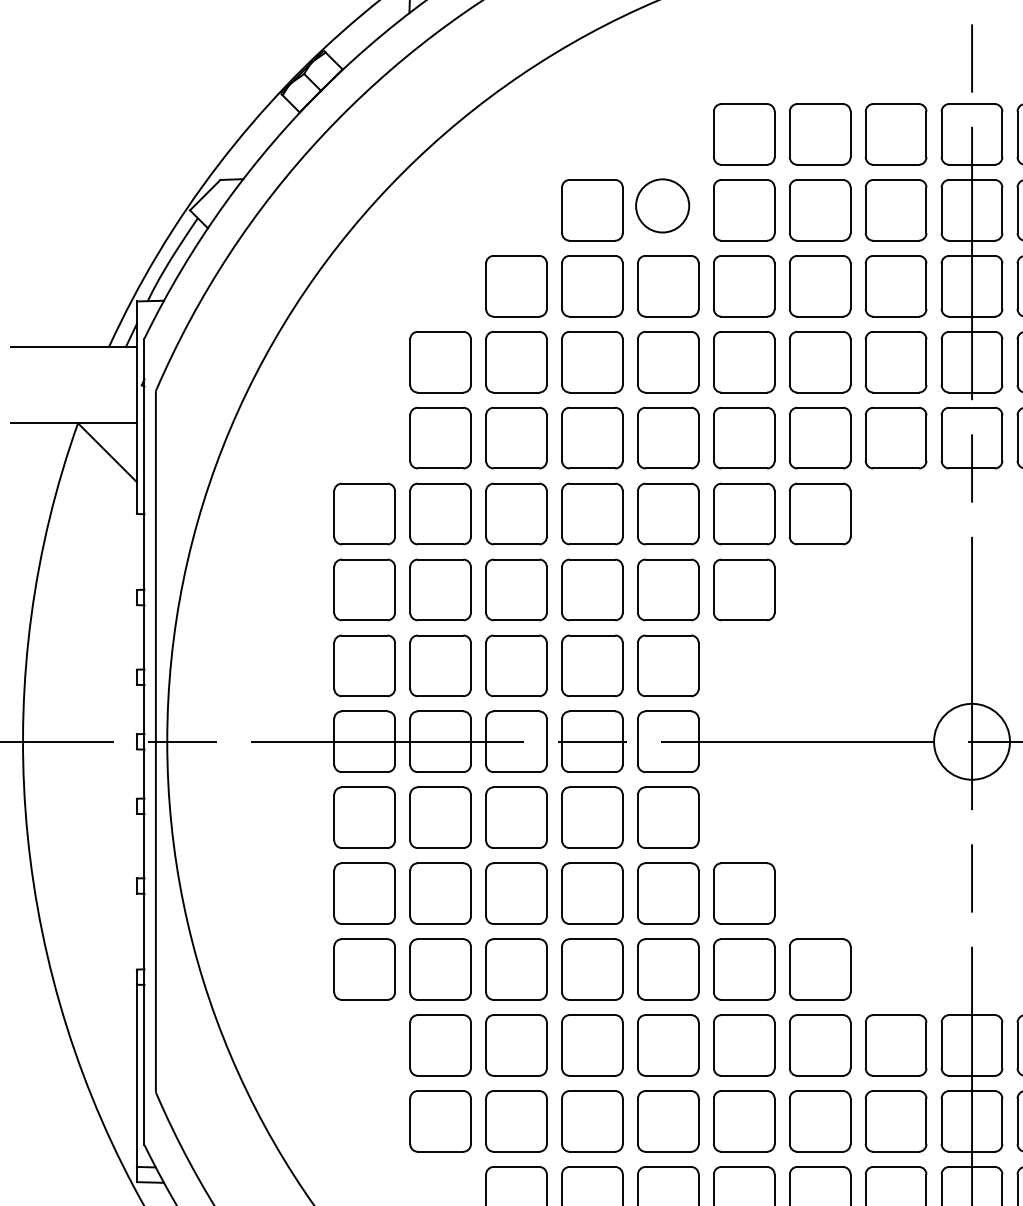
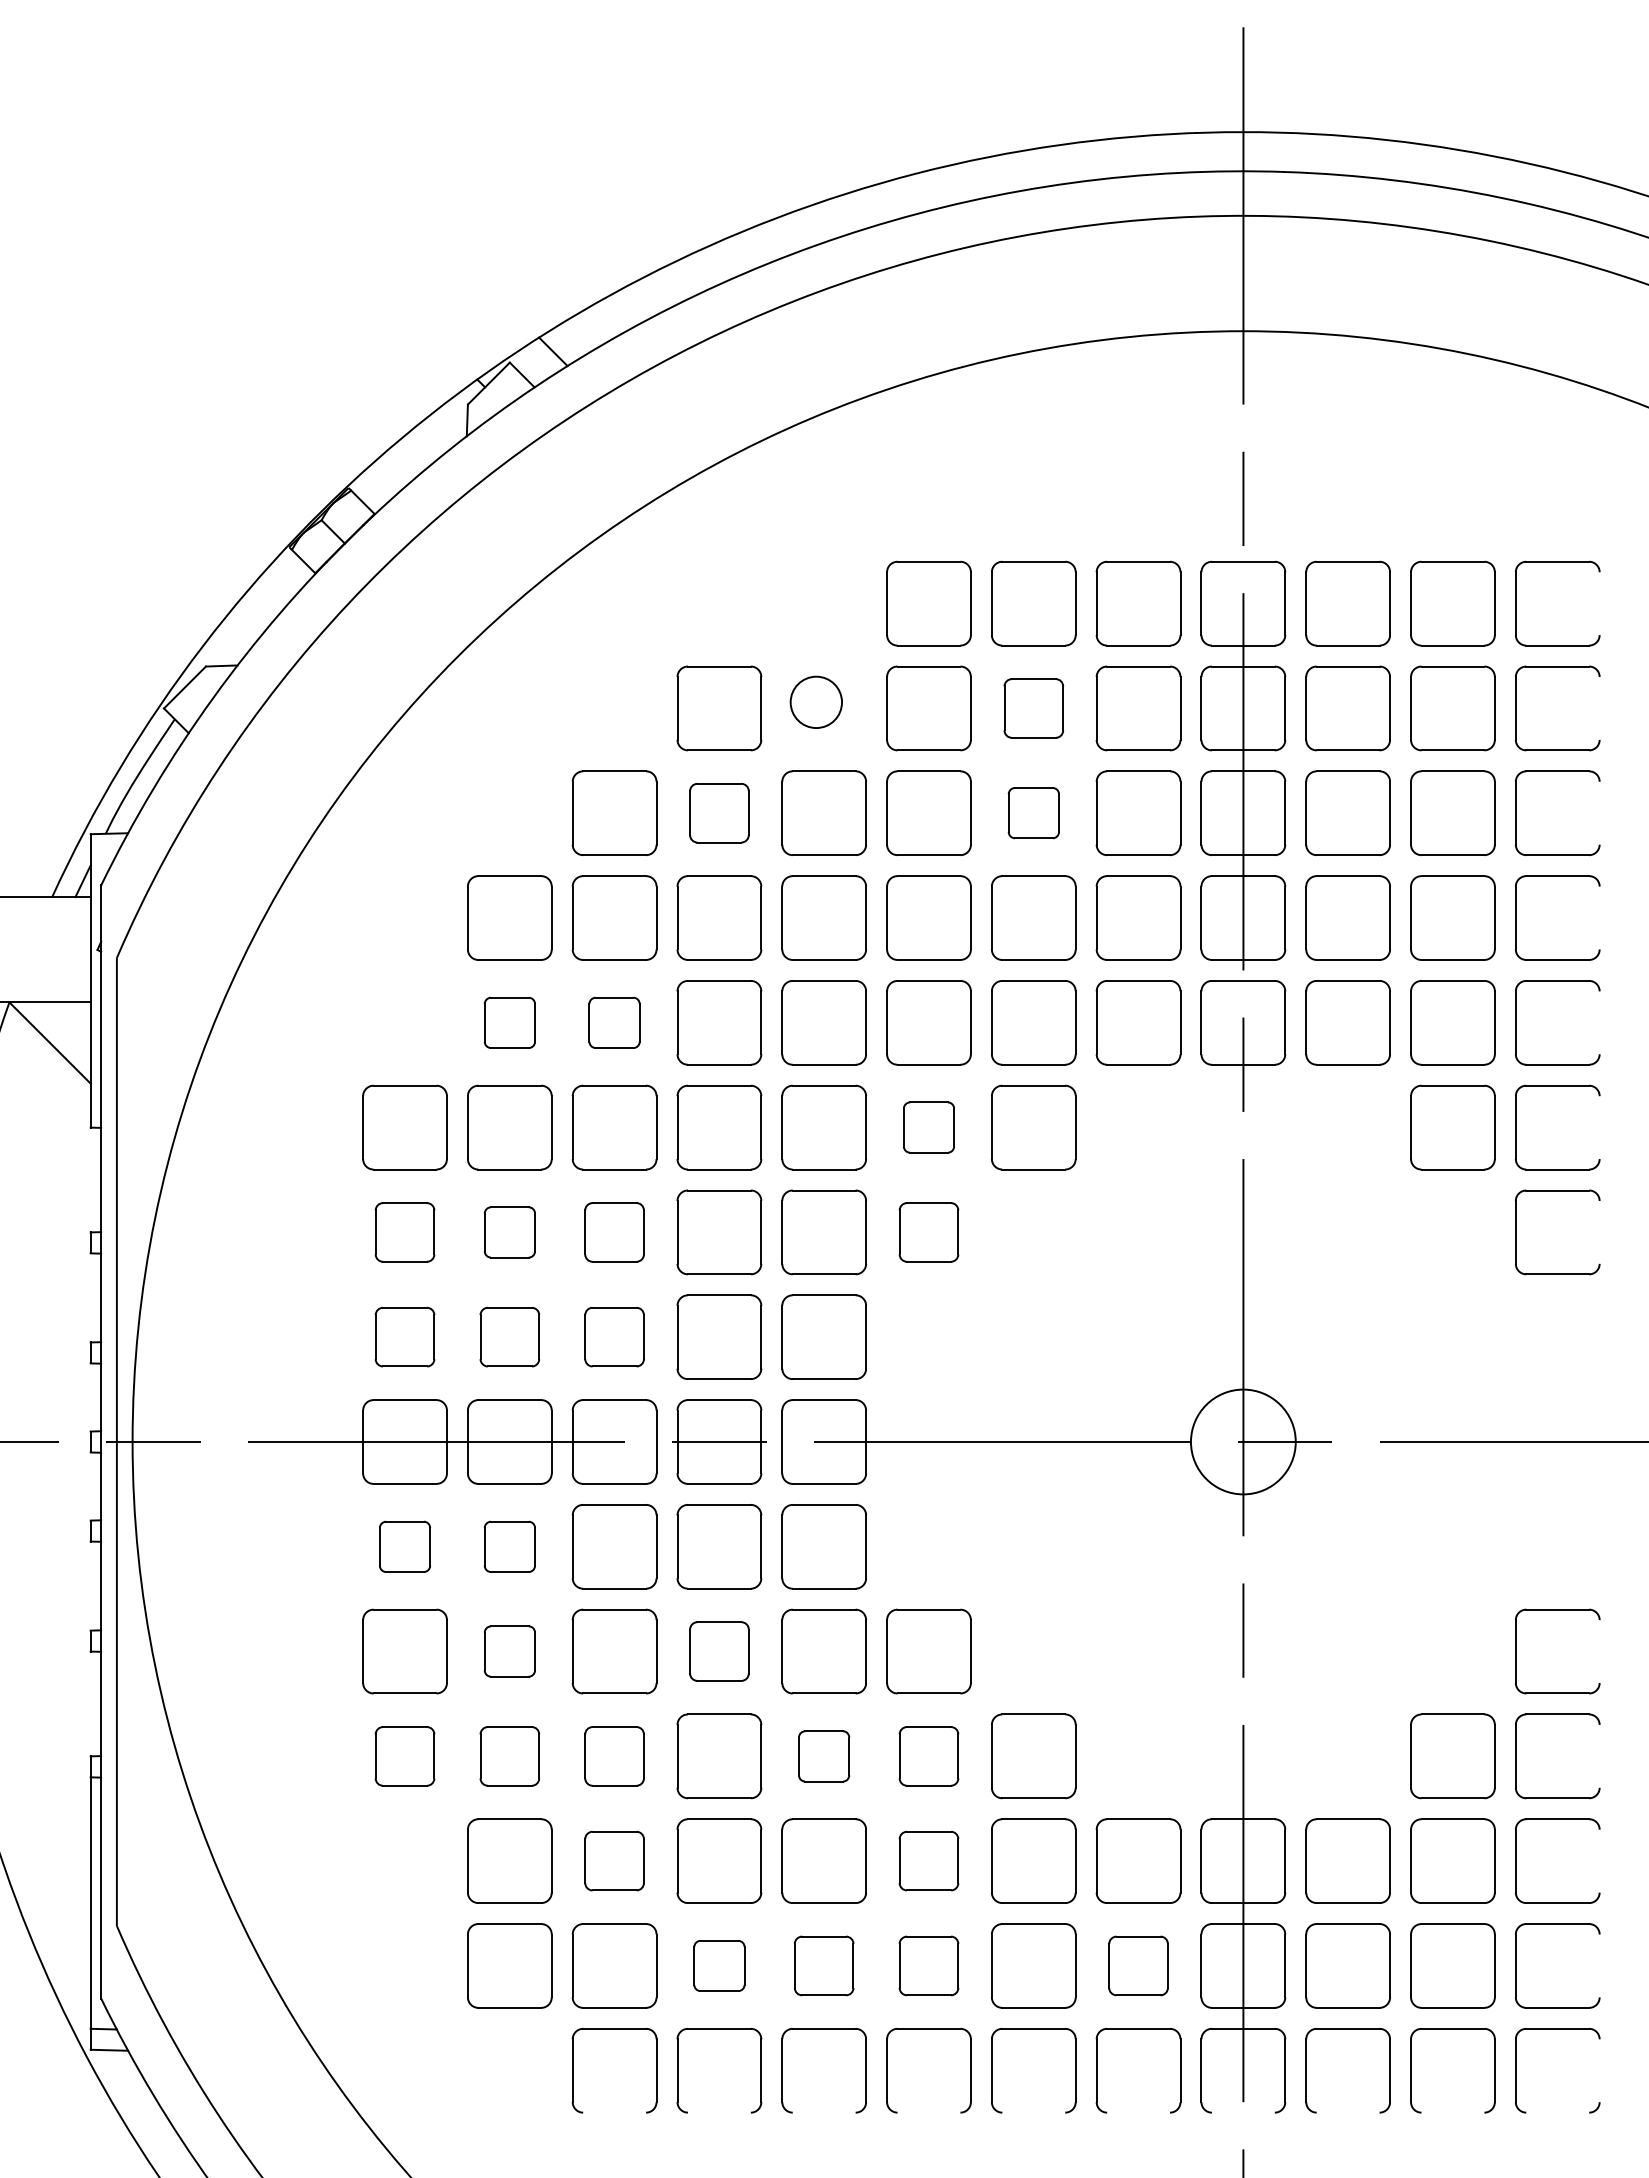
circle: (662, 206) -> (816, 702), size x0.7
part: (819, 210) -> (1033, 708), size x0.7
part: (592, 285) -> (719, 812), size x0.7
part: (819, 285) -> (1033, 812), size x0.6
part: (440, 437) -> (509, 1022), size x0.6
part: (516, 437) -> (614, 1022), size x0.6
part: (743, 513) -> (928, 1127), size x0.6
part: (364, 590) -> (404, 1232), size x0.7
part: (440, 590) -> (509, 1232), size x0.6
part: (516, 590) -> (614, 1232), size x0.7
part: (743, 590) -> (928, 1232), size x0.7
part: (364, 665) -> (404, 1336), size x0.7
part: (440, 665) -> (509, 1336), size x0.7
part: (516, 665) -> (614, 1336), size x0.7
part: (364, 817) -> (404, 1546), size x0.6
part: (440, 817) -> (509, 1546), size x0.6
part: (440, 893) -> (509, 1651), size x0.6
part: (592, 893) -> (719, 1651), size x0.7
part: (364, 969) -> (404, 1756), size x0.7
part: (440, 969) -> (509, 1756), size x0.7
part: (516, 969) -> (614, 1756), size x0.7
part: (667, 969) -> (823, 1756), size x0.6
part: (743, 969) -> (928, 1756), size x0.7
part: (516, 1045) -> (614, 1860), size x0.7
part: (743, 1045) -> (928, 1860), size x0.7
part: (592, 1121) -> (719, 1965), size x0.6
part: (667, 1121) -> (823, 1965), size x0.7
part: (743, 1121) -> (928, 1965), size x0.7
part: (896, 1121) -> (1138, 1965), size x0.7

